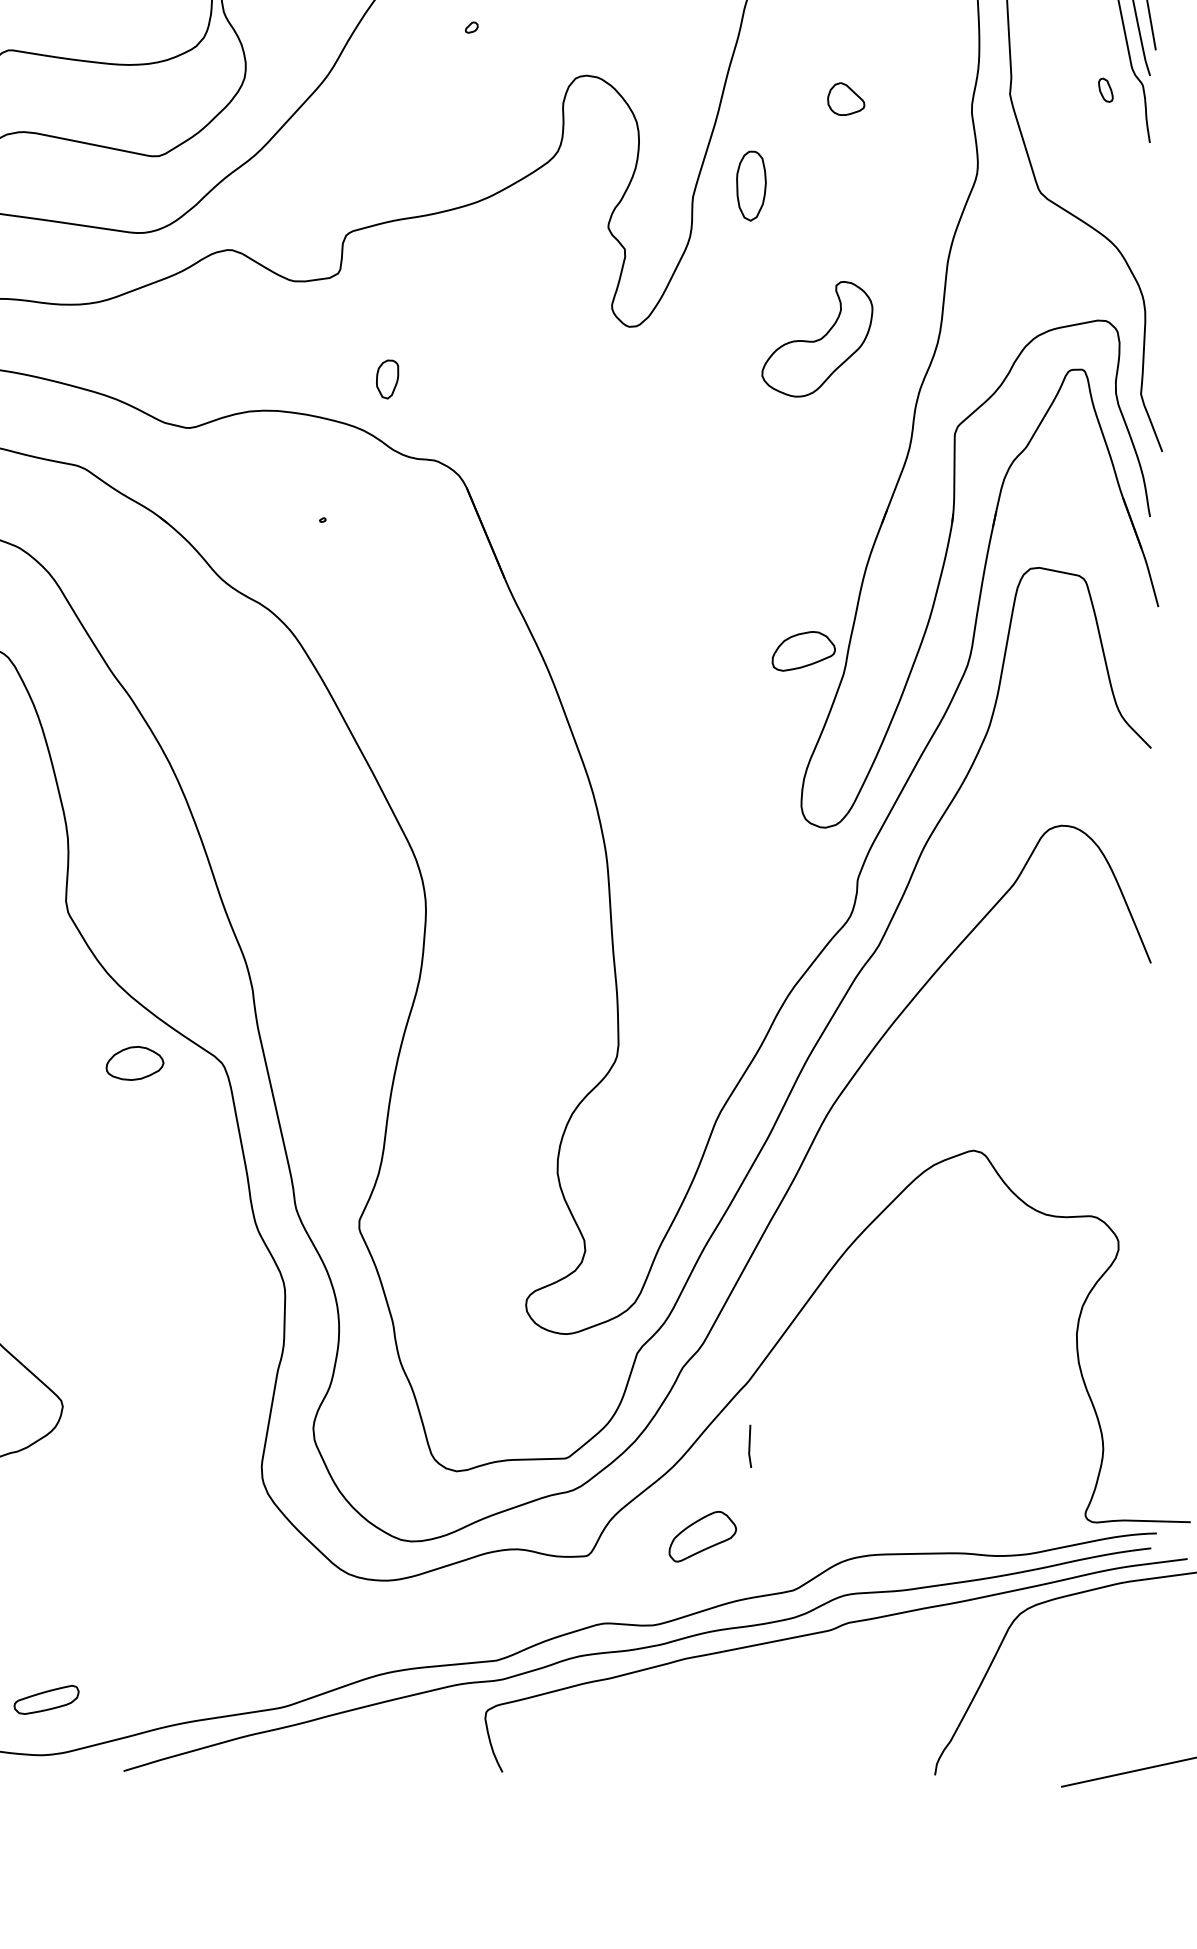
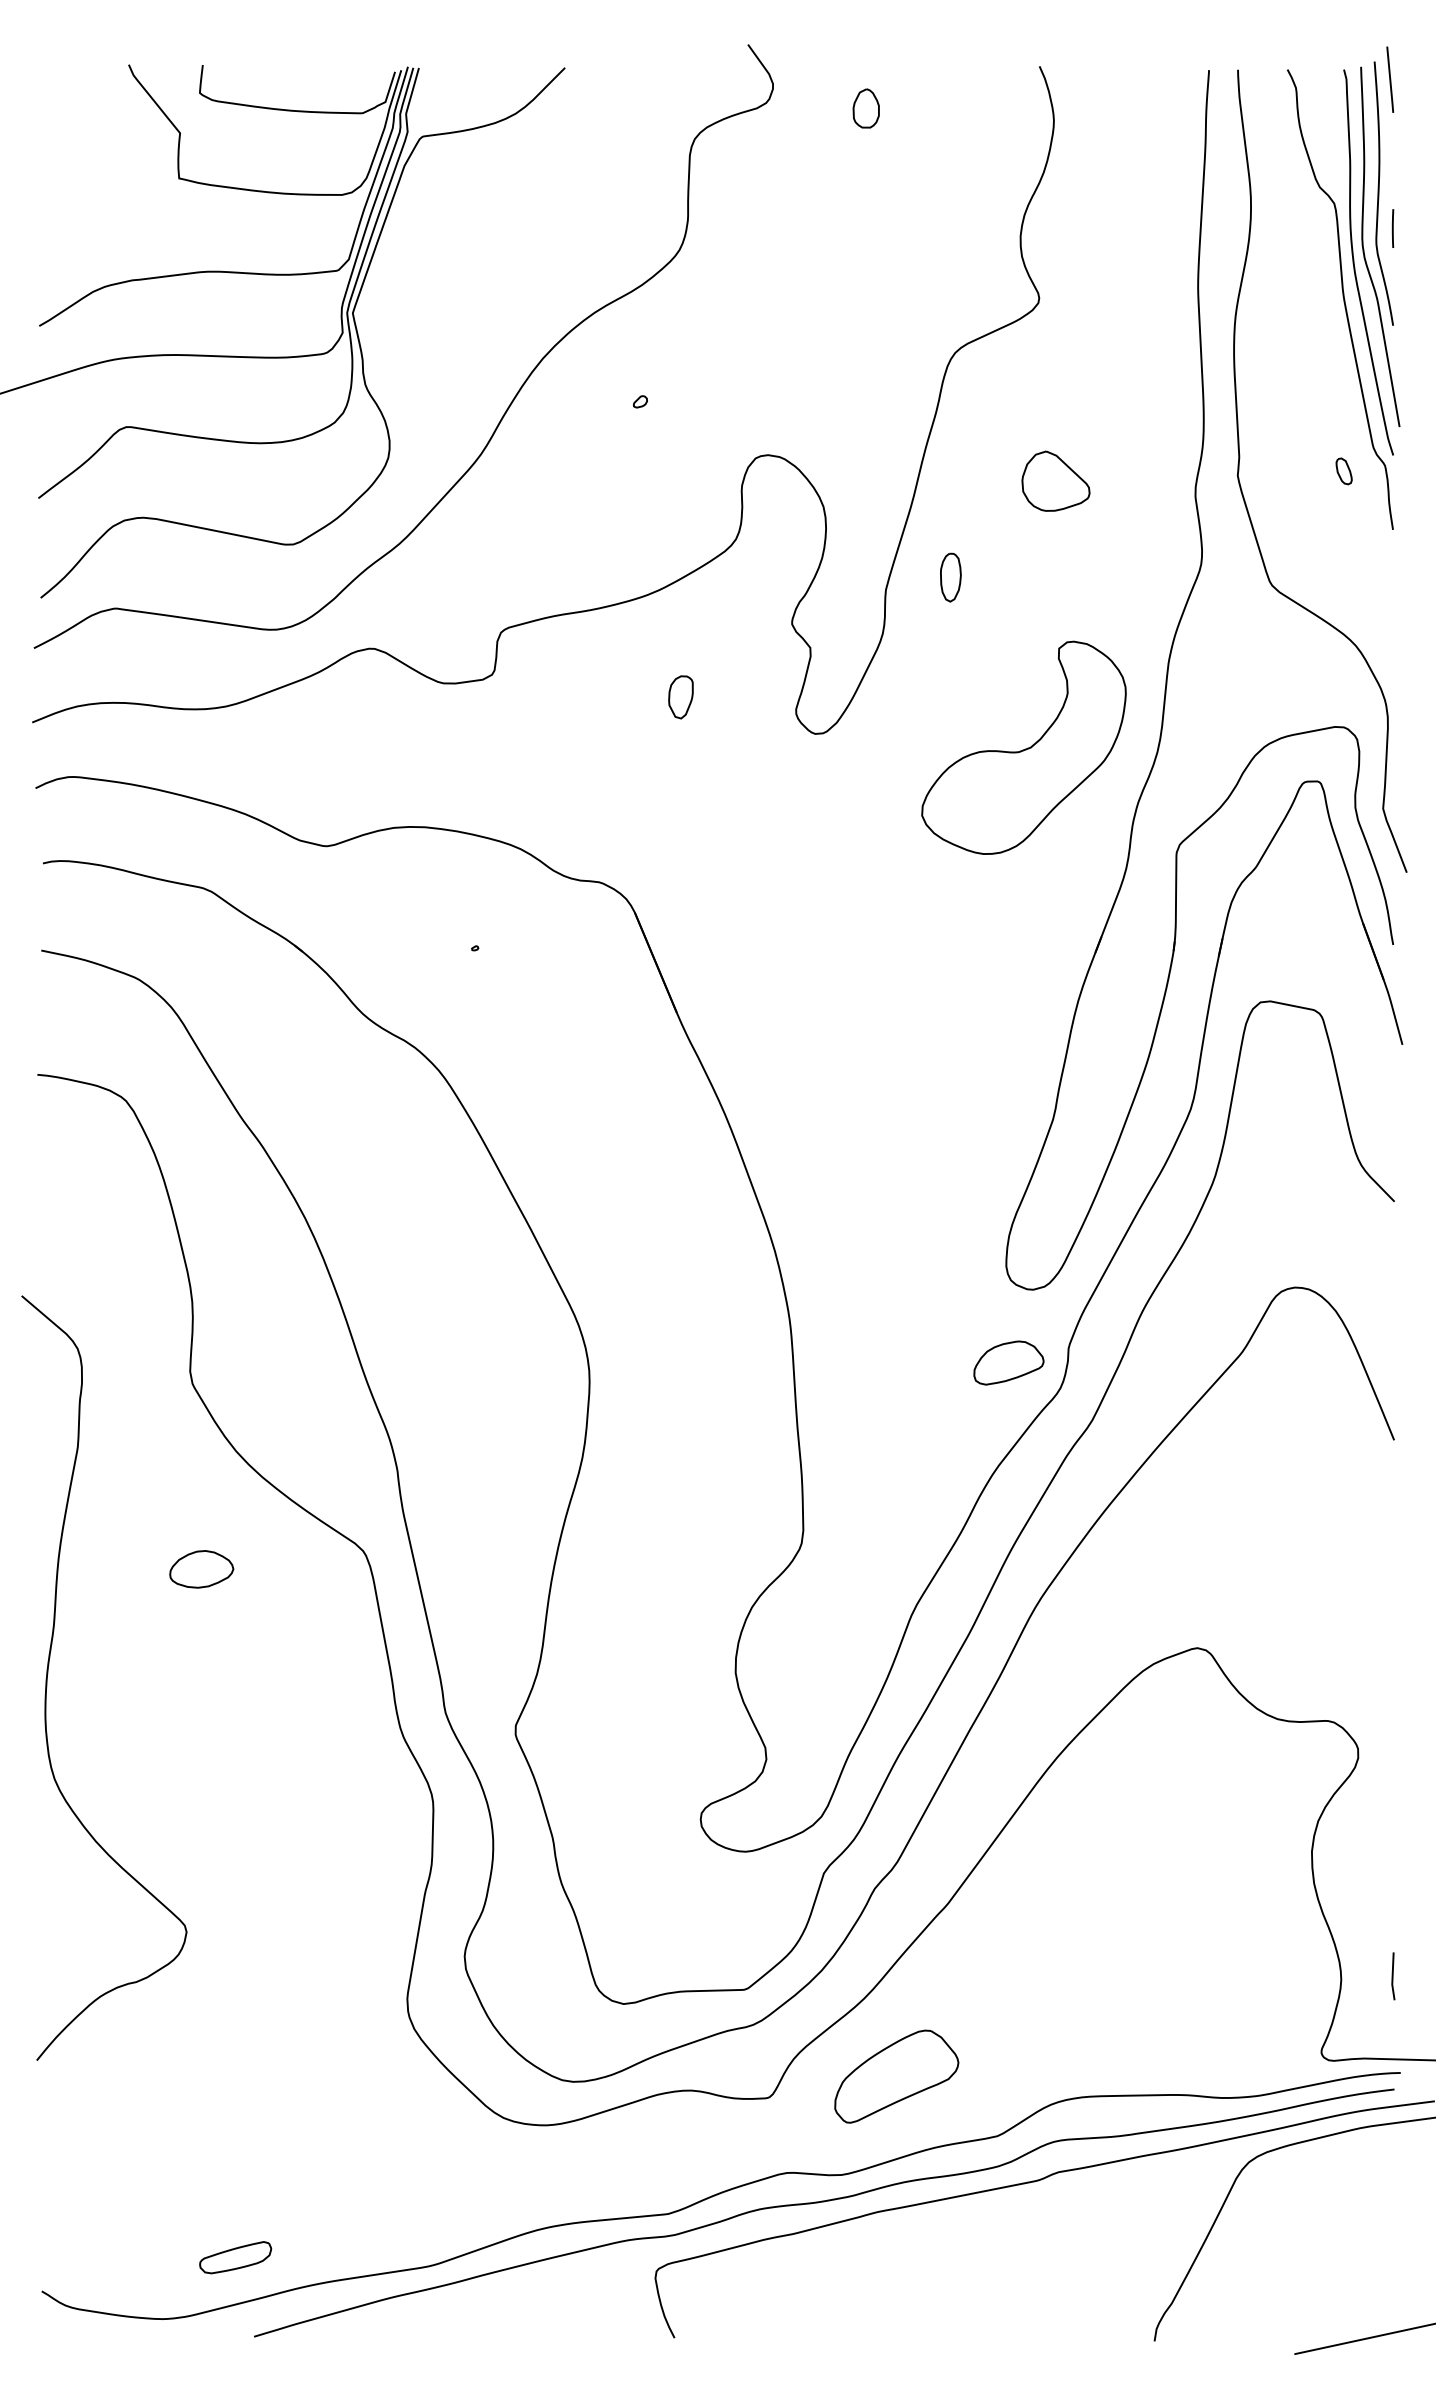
part: (845, 98) -> (1055, 480), size x1.67
part: (751, 185) -> (950, 577), size x0.62
part: (816, 339) -> (1023, 747), size x1.67
part: (387, 379) -> (680, 697), moved
part: (803, 650) -> (1008, 1362), moved
part: (134, 1063) -> (201, 1569), moved
line: (750, 1446) -> (1393, 1976), moved
part: (702, 1536) -> (896, 2076), size x1.67
part: (46, 1699) -> (235, 2257), moved

